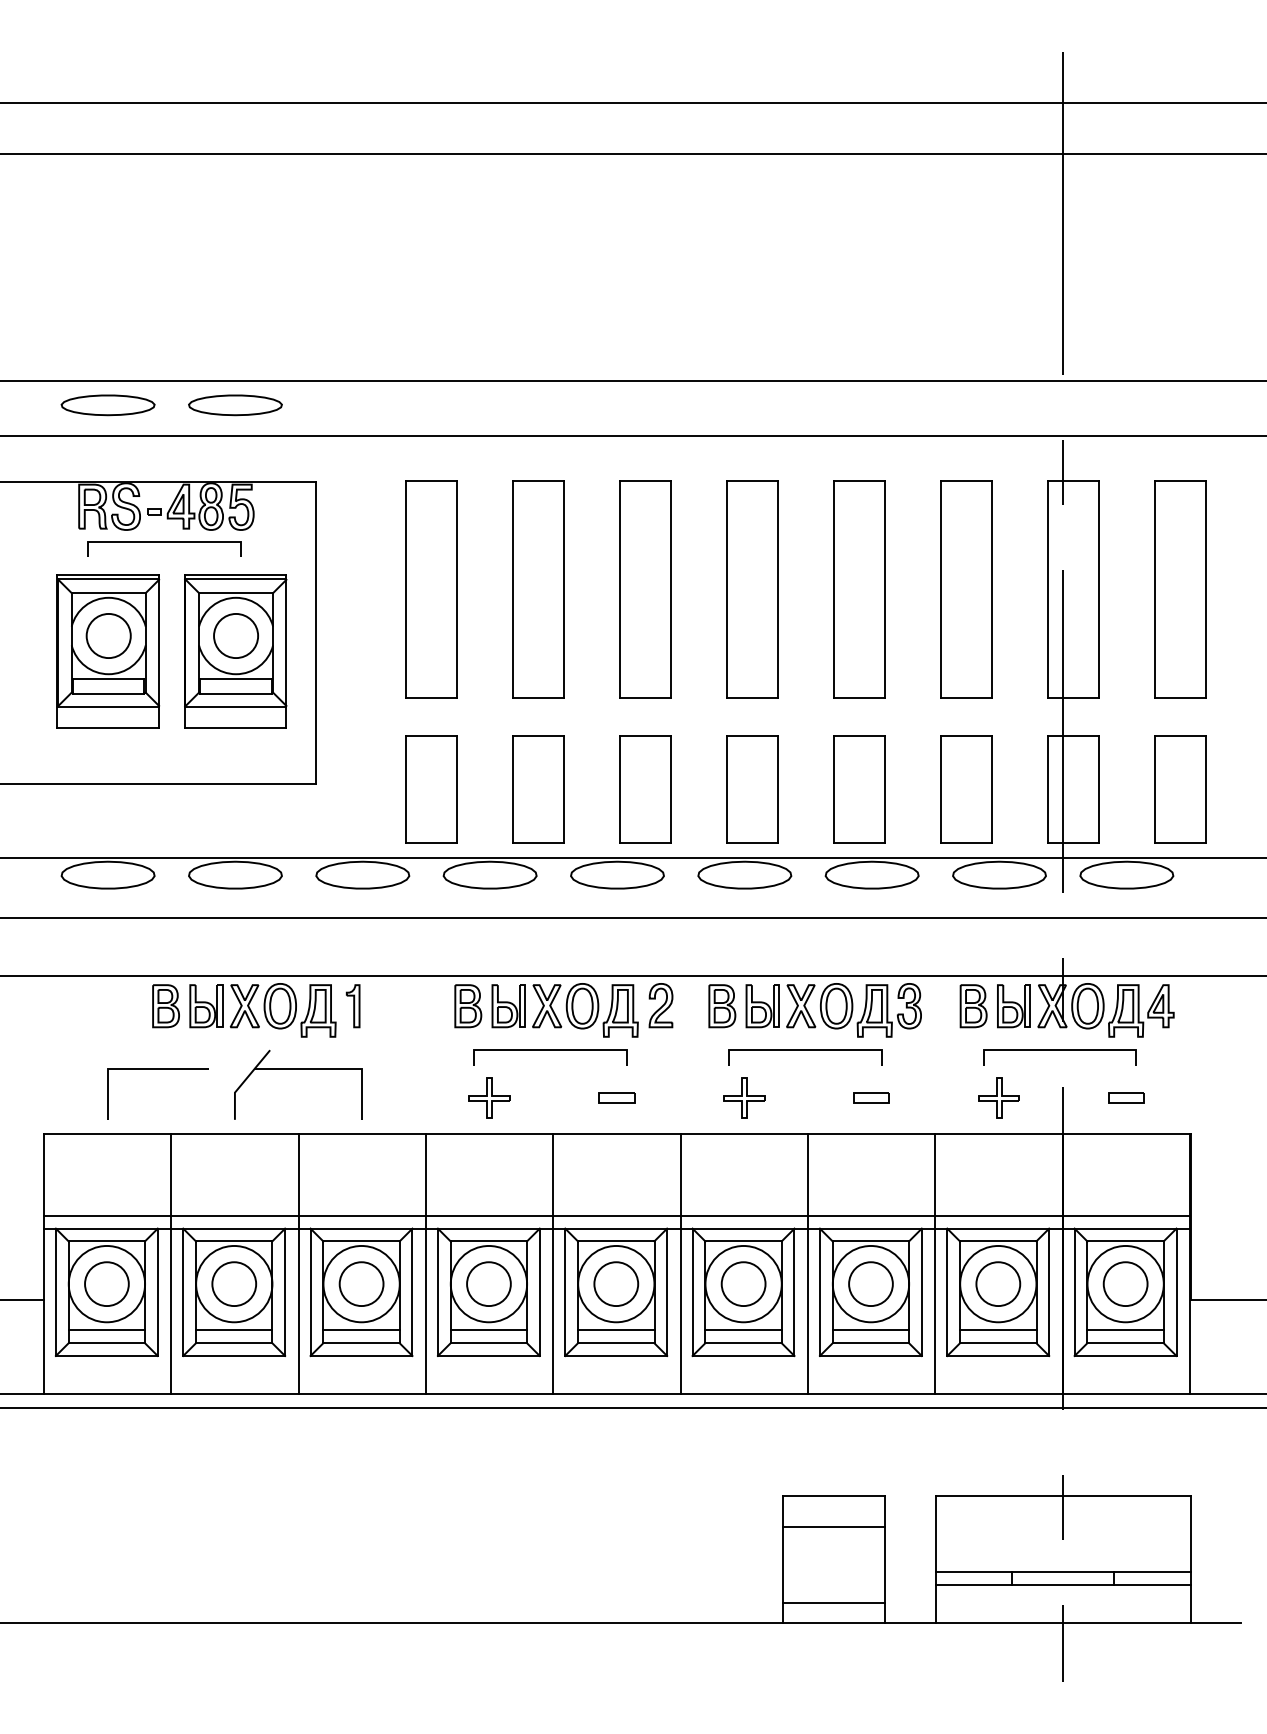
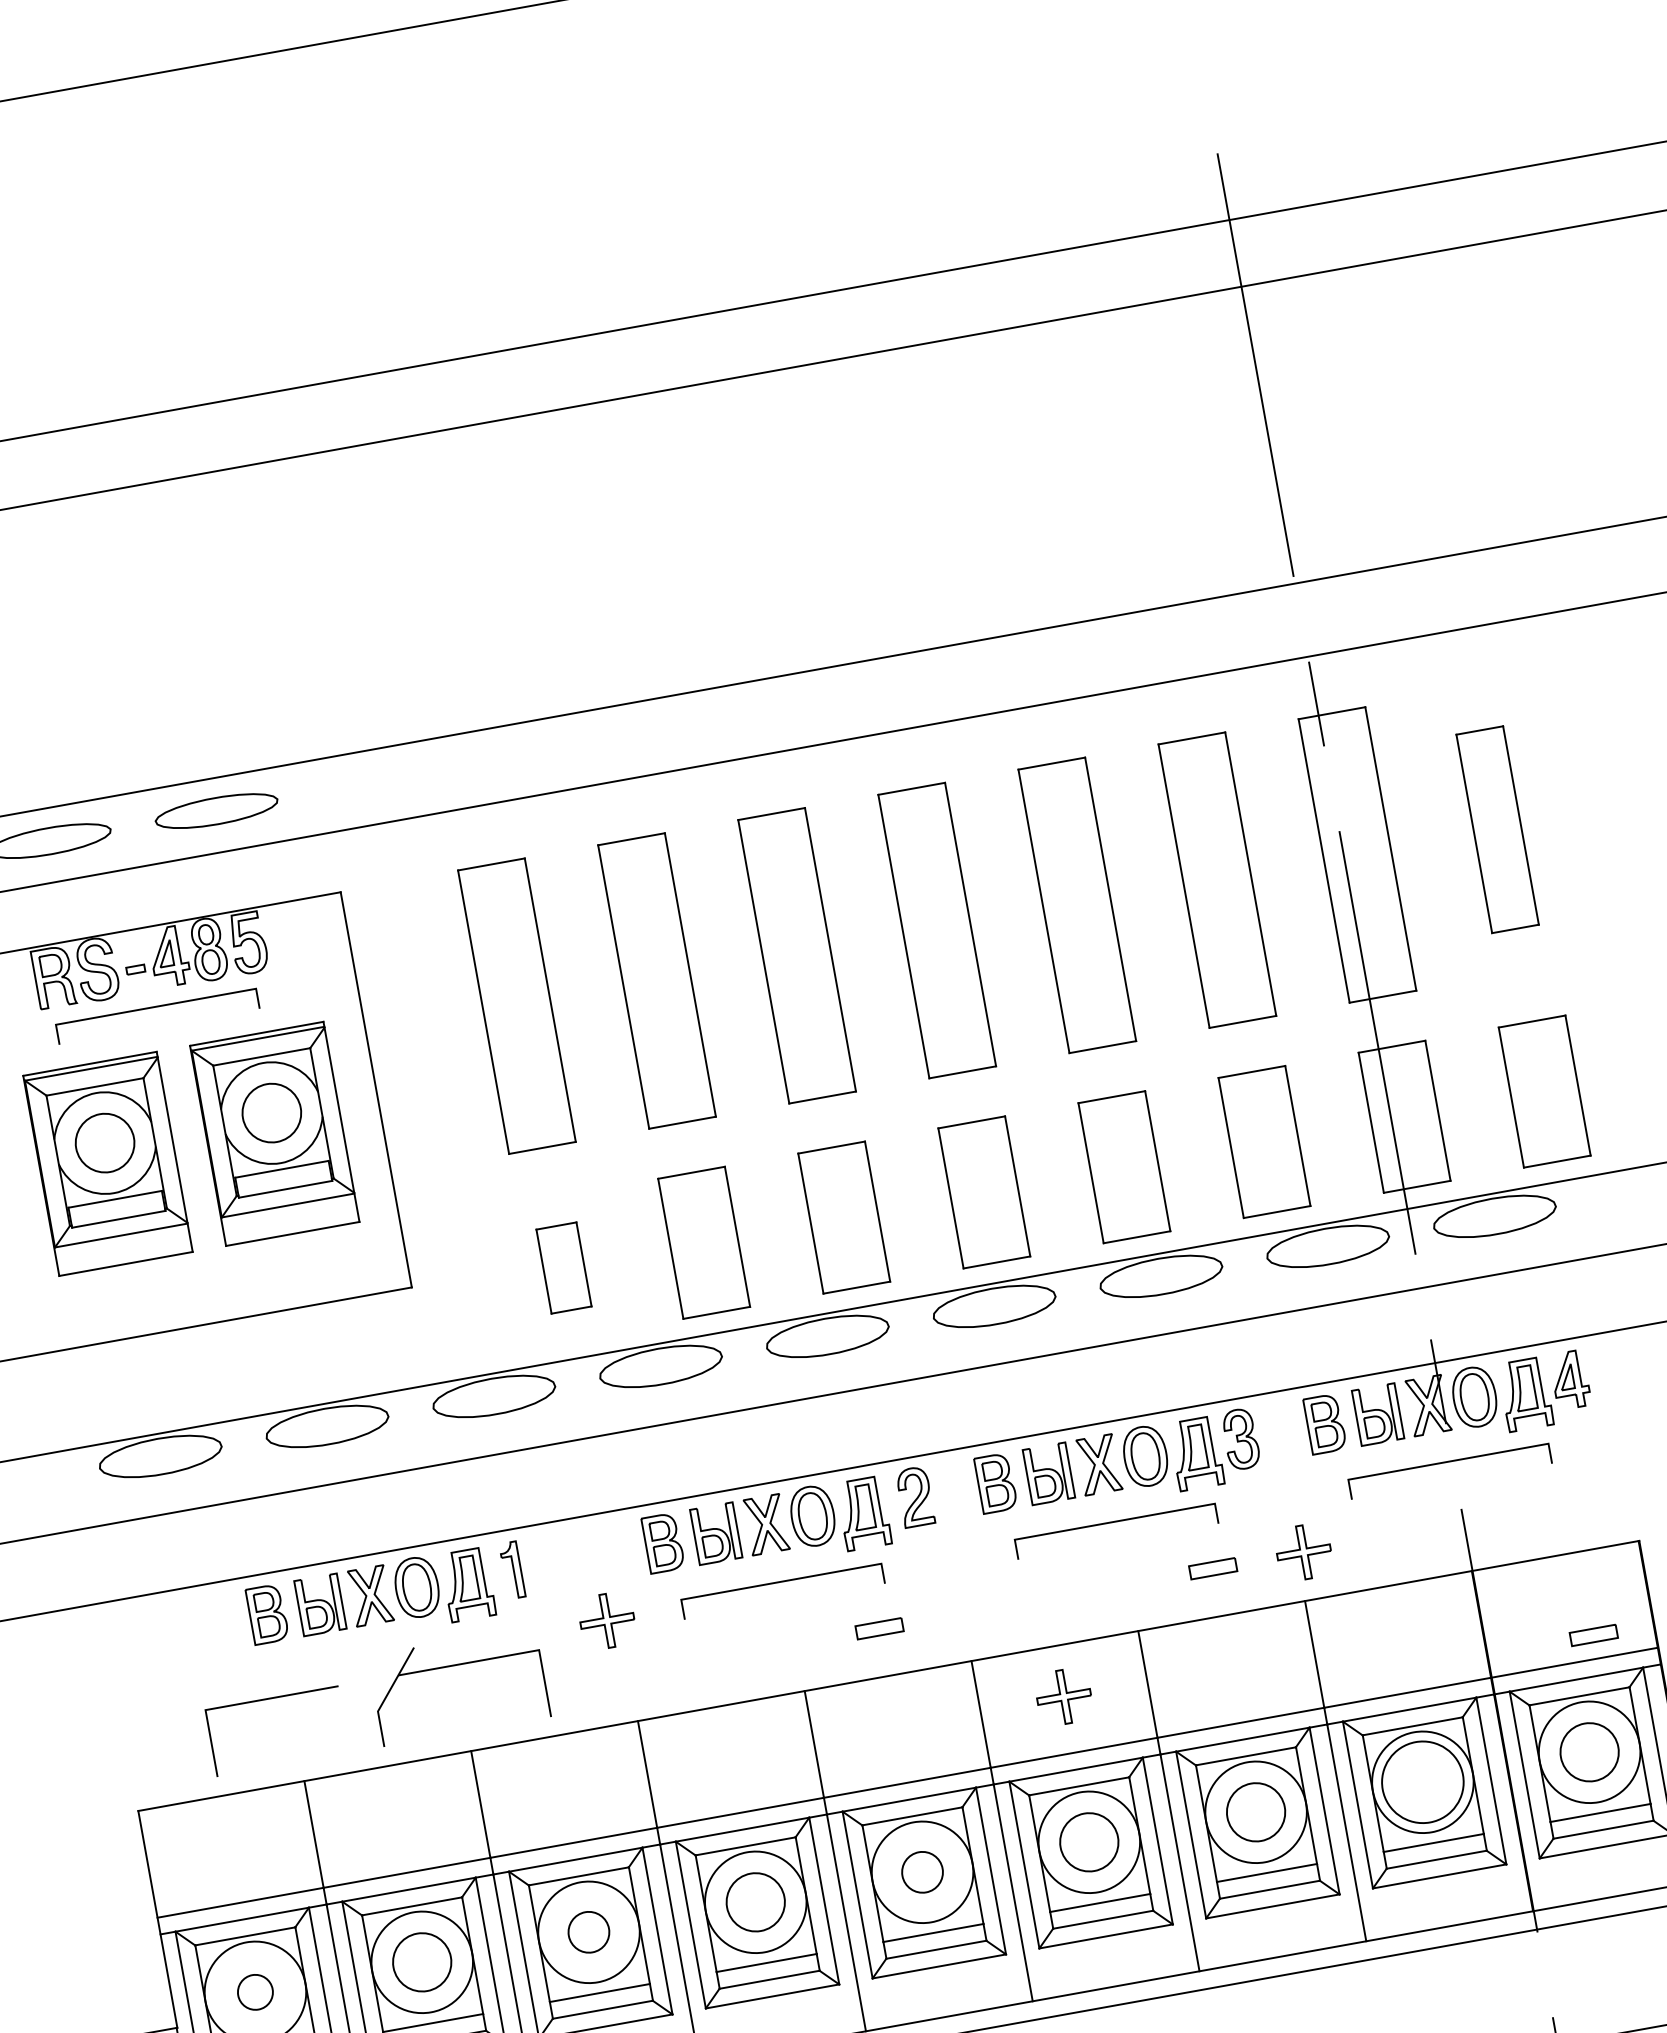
part: (1180, 589) -> (1497, 829), size x0.7
part: (431, 789) -> (563, 1268), size x0.6
part: (489, 1097) -> (606, 1619), moved
part: (744, 1097) -> (1064, 1695), moved
part: (998, 1097) -> (1303, 1551), moved
part: (1126, 1097) -> (1593, 1634), moved
circle: (361, 1283) -> (588, 1931), size x0.7
circle: (106, 1284) -> (254, 1992), size x0.6
circle: (616, 1284) -> (922, 1872), size x0.7
circle: (998, 1284) -> (1423, 1782), size x1.4

